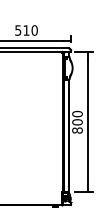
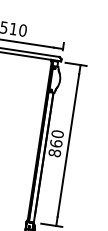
text: (77, 122) -> (56, 143), 800 -> 860

